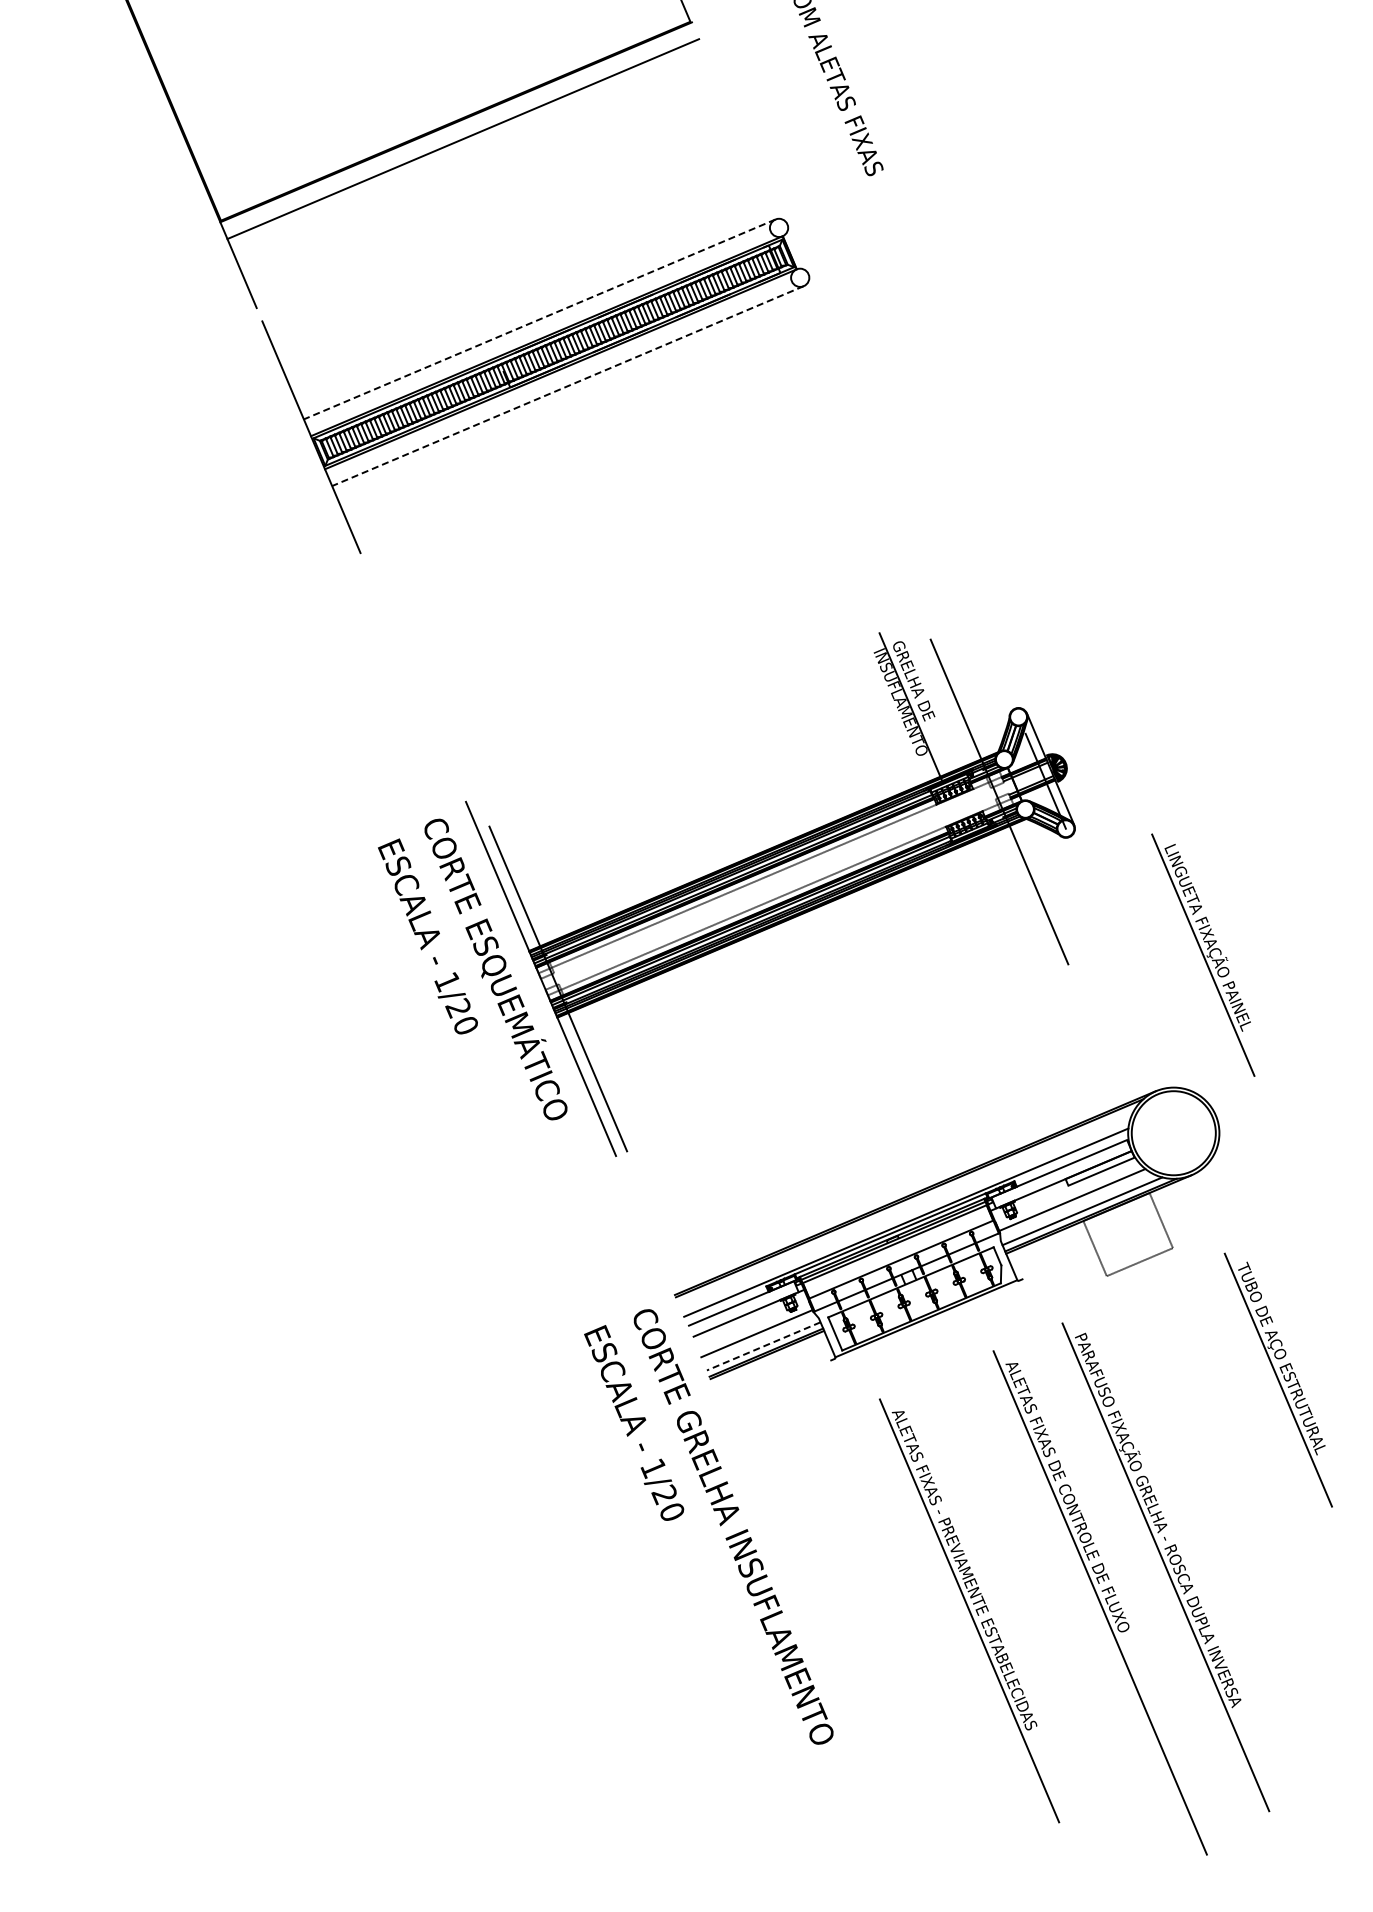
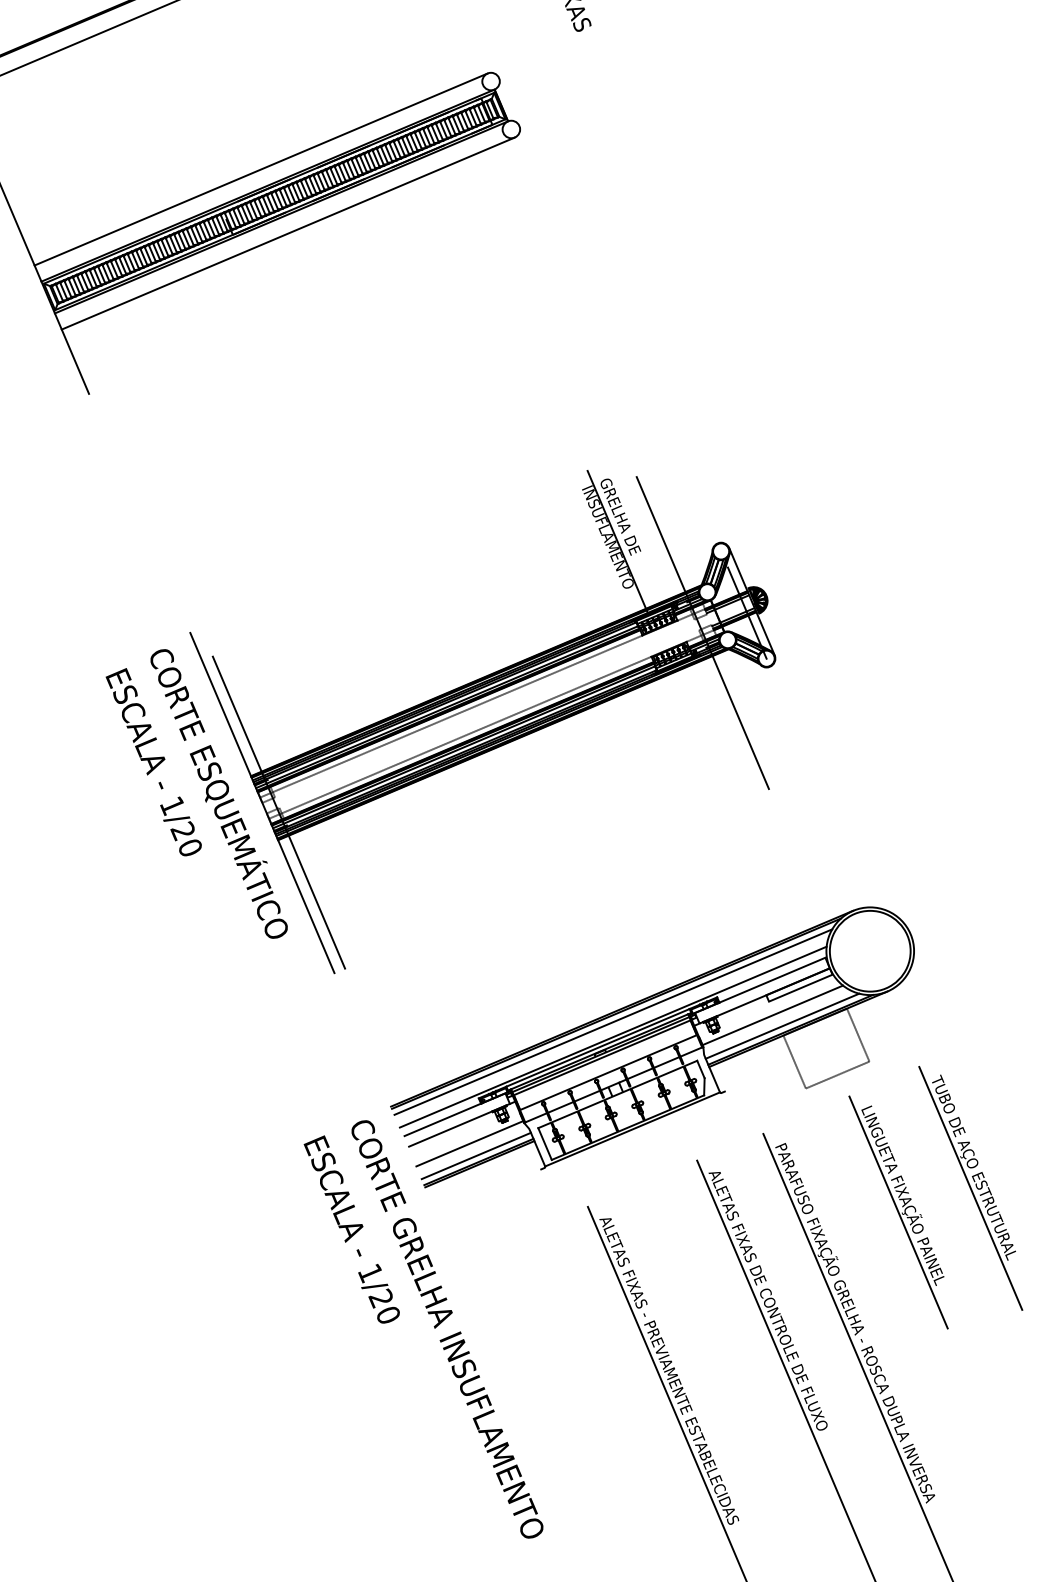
line: (539, 319) -> (260, 169), dashed -> solid
line: (567, 386) -> (287, 233), dashed -> solid
part: (1203, 954) -> (898, 1211), moved
line: (906, 1206) -> (613, 1021), added
line: (763, 1346) -> (476, 1156), dashed -> solid

